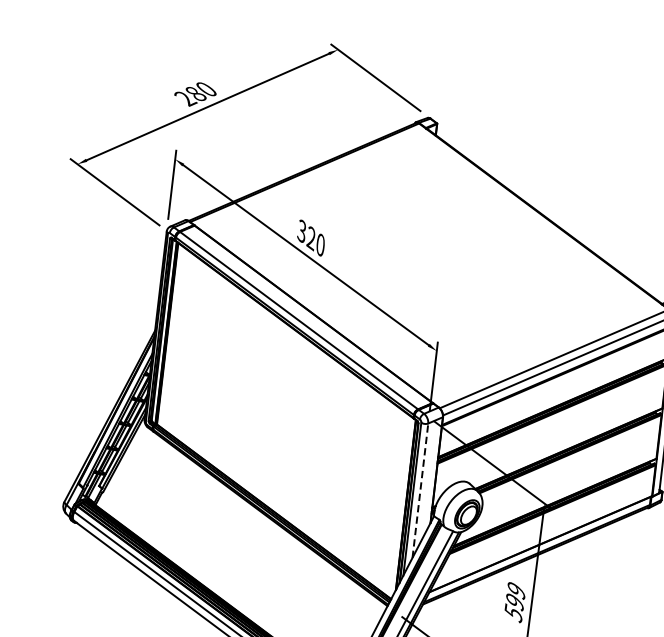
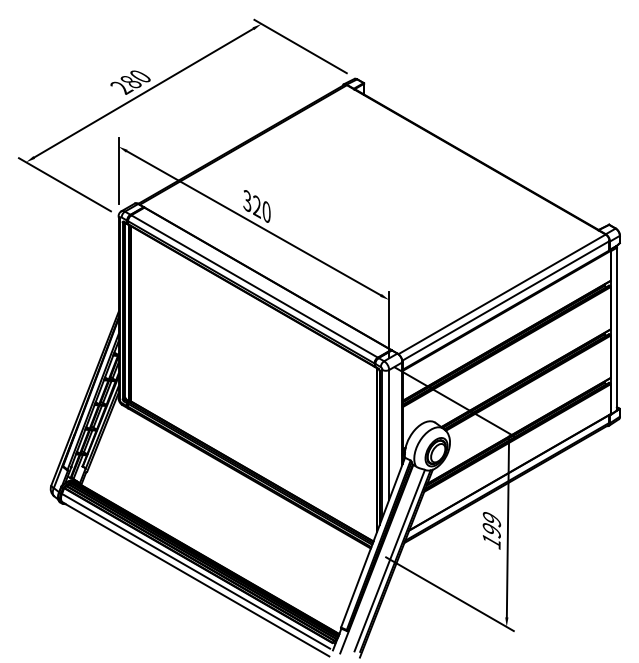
line: (420, 490) -> (389, 434), dashed -> solid
text: (513, 612) -> (491, 540), 599 -> 199

